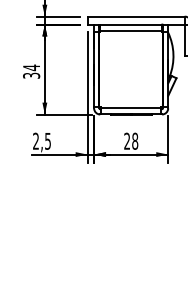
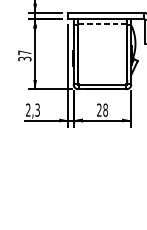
line: (130, 30) -> (101, 23), solid -> dashed
text: (31, 67) -> (24, 52), 34 -> 37
text: (47, 140) -> (37, 109), 2,5 -> 2,3

